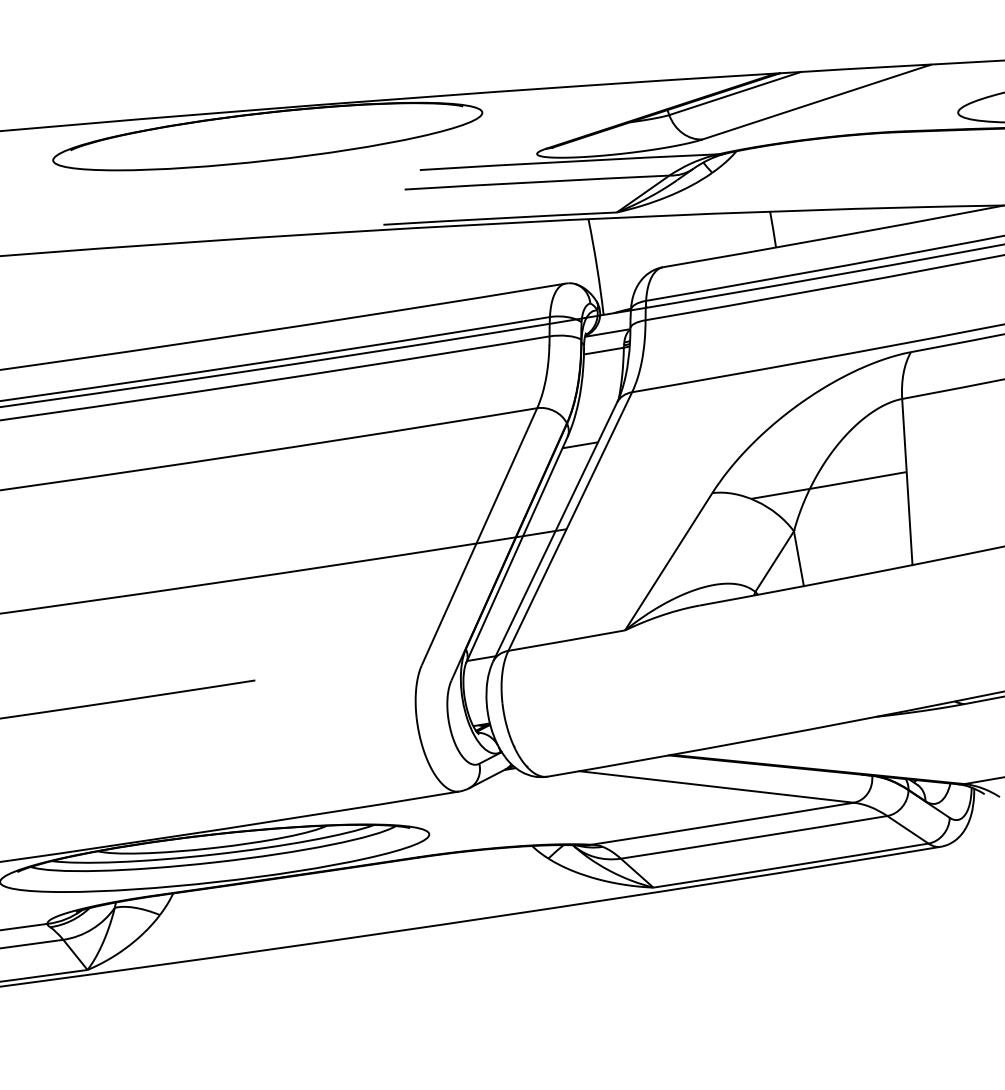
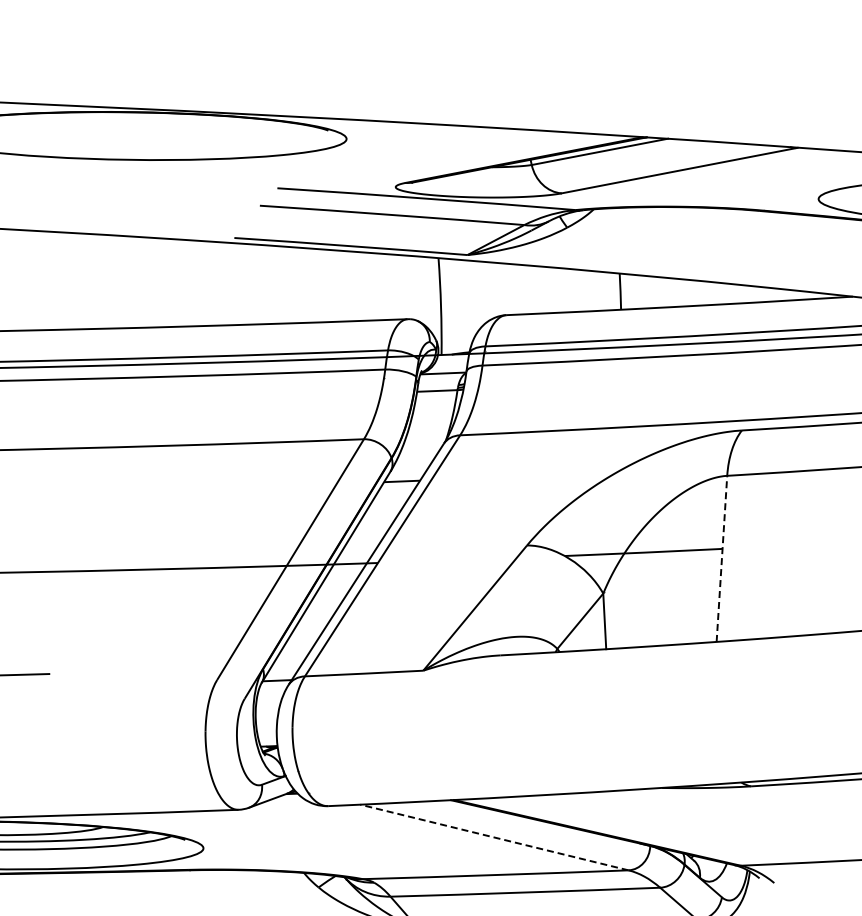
line: (907, 481) -> (722, 558), solid -> dashed
line: (716, 786) -> (494, 837), solid -> dashed

